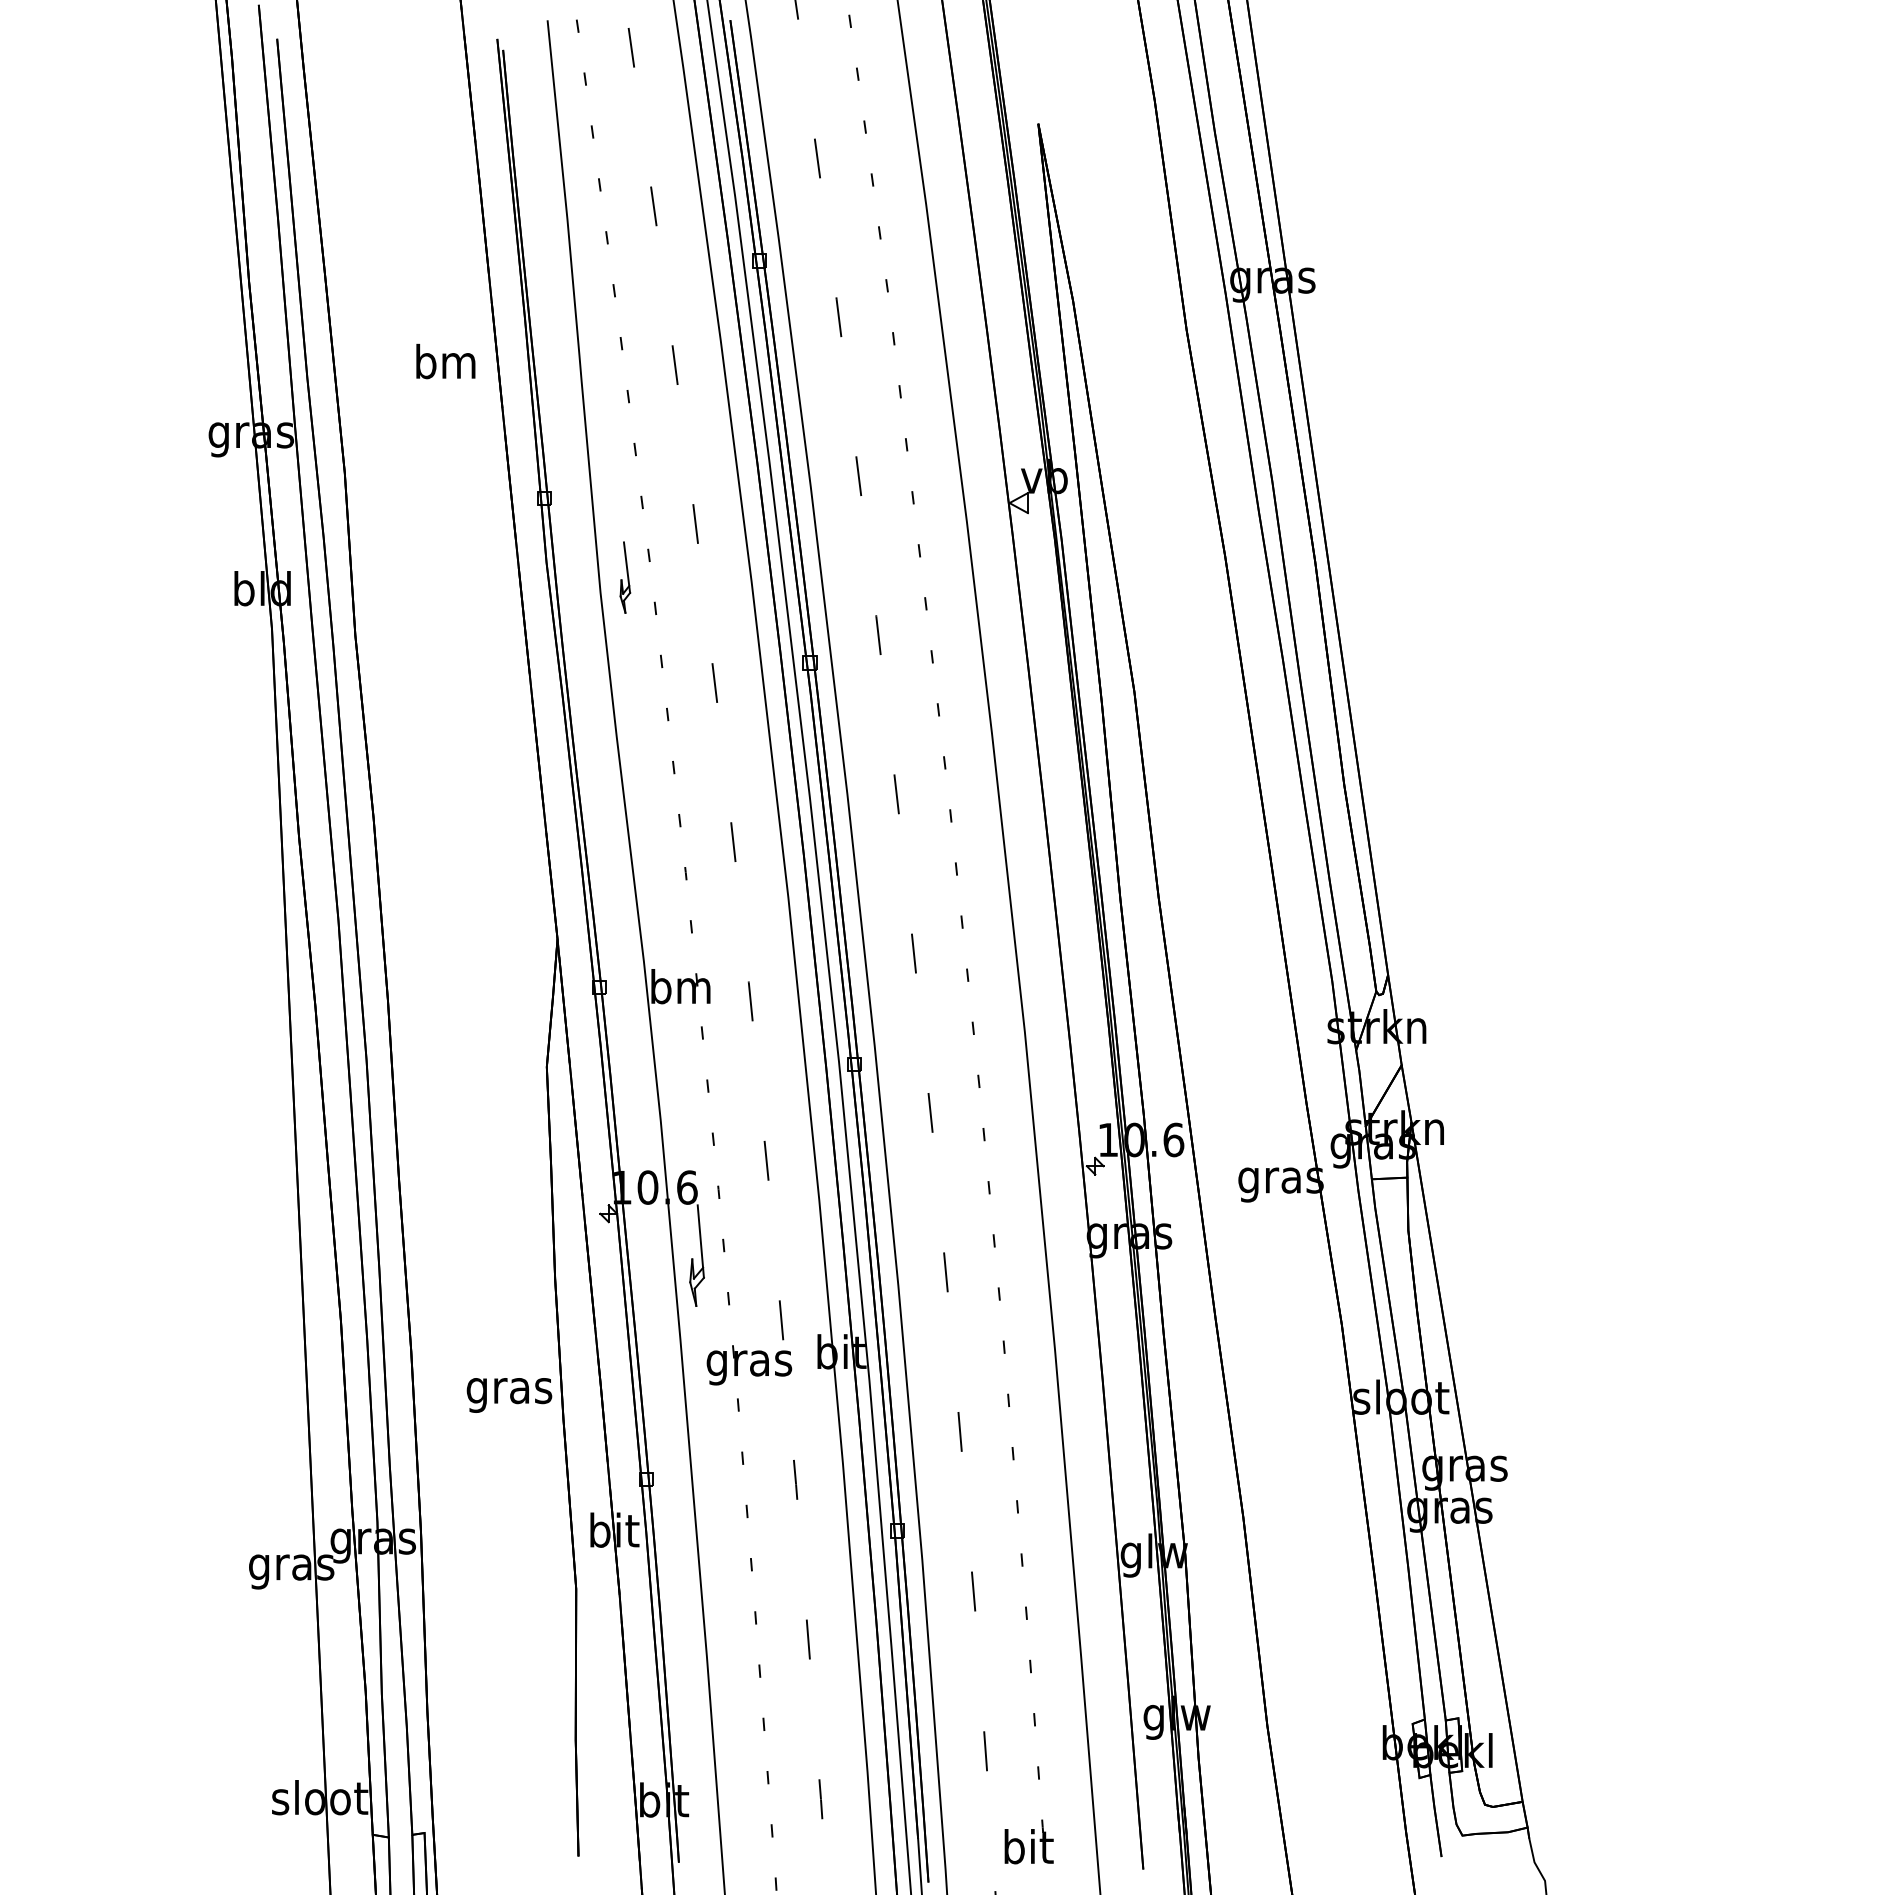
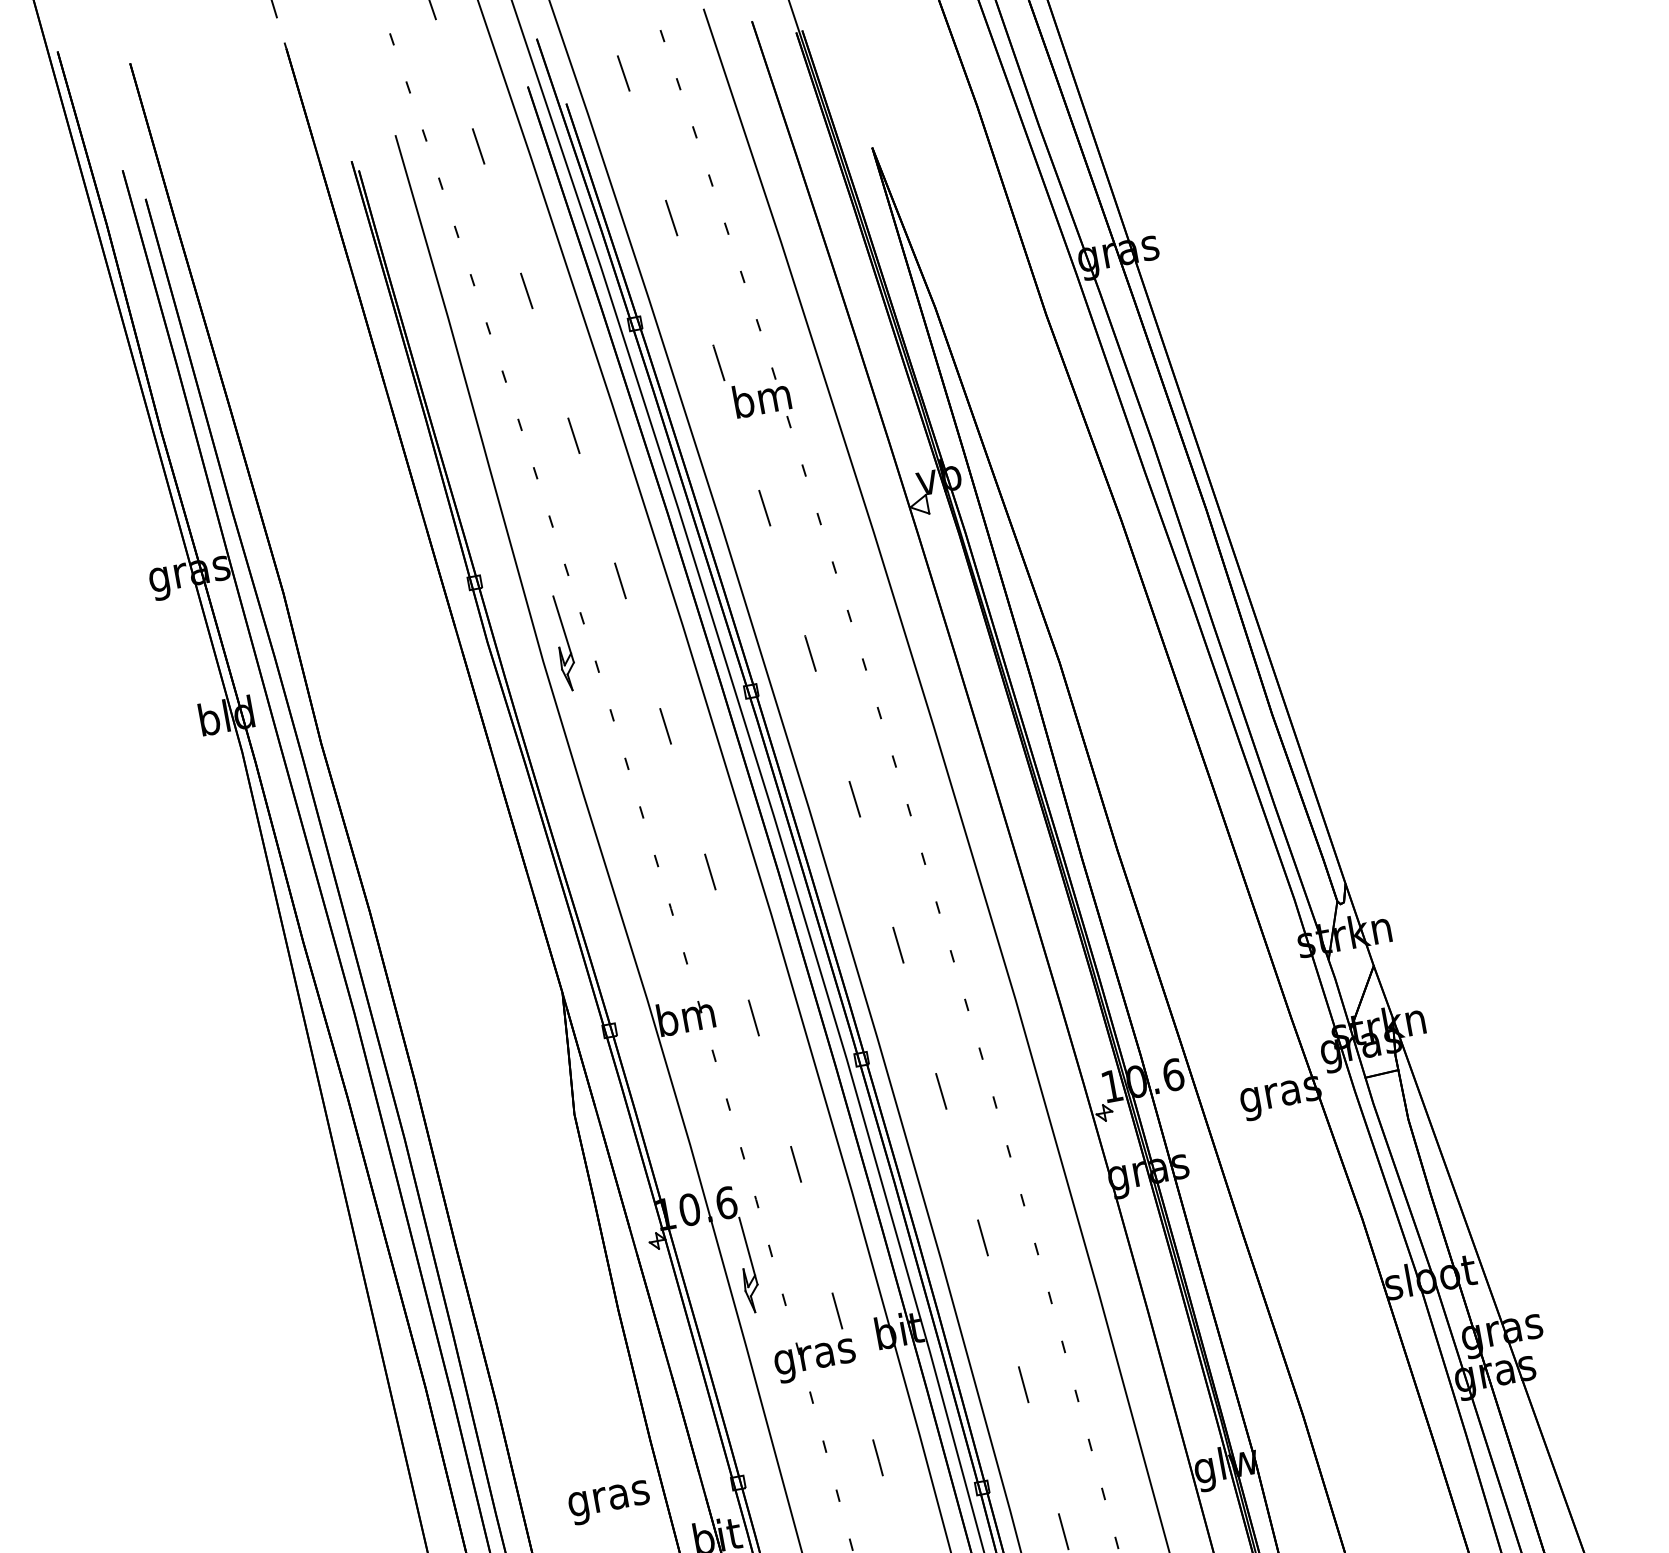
text: (445, 361) -> (761, 397), moved
part: (625, 577) -> (563, 642), size x1.43
text: (509, 1395) -> (609, 1502), moved

